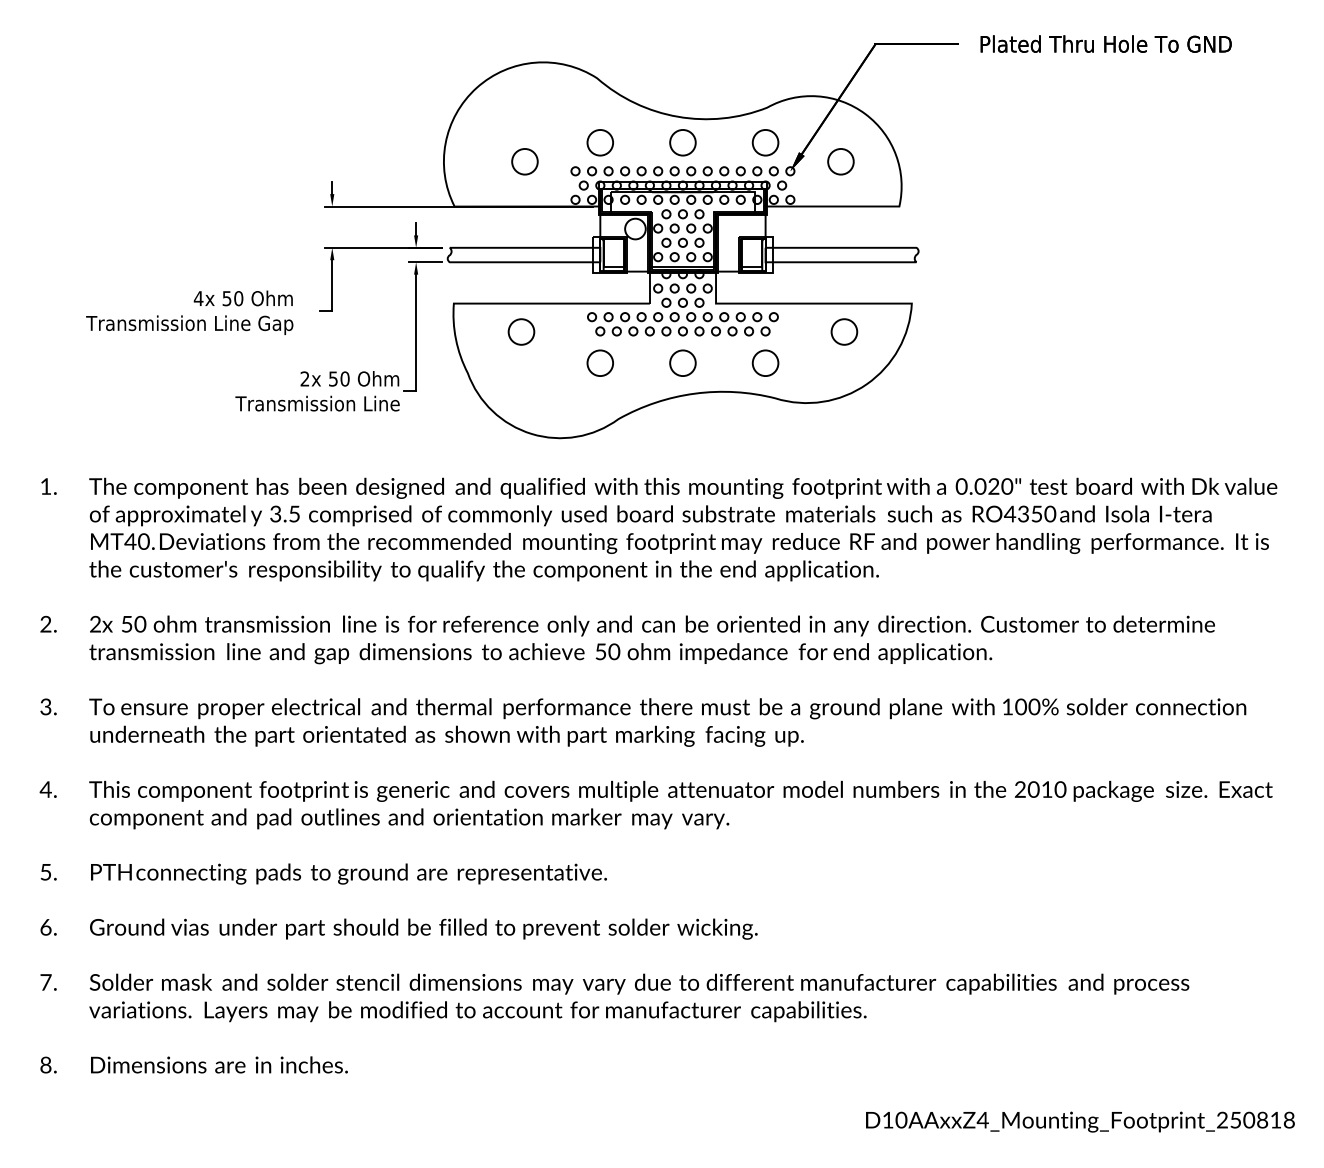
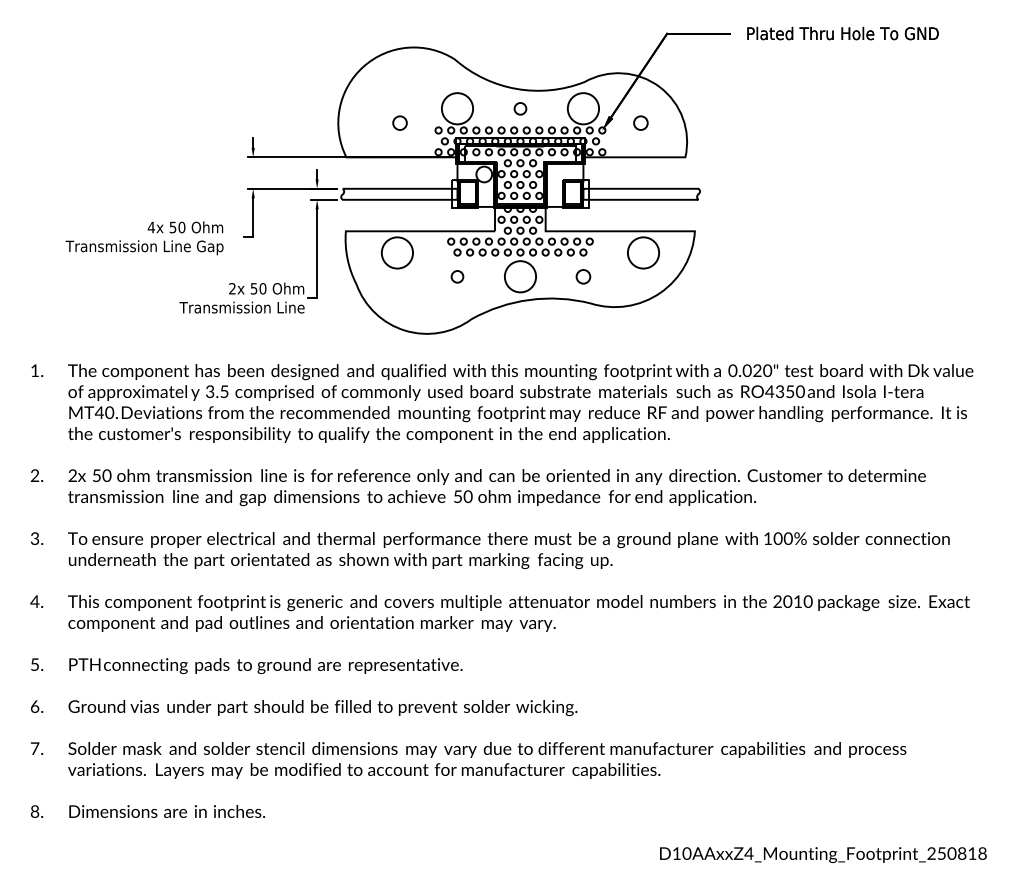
circle: (600, 142) -> (457, 108), size x1.6
circle: (682, 142) -> (520, 108), size x0.6
circle: (765, 142) -> (583, 108), size x1.6
circle: (524, 160) -> (399, 122), size x0.7
circle: (840, 160) -> (640, 122), size x0.7
circle: (521, 331) -> (397, 252), size x1.6
circle: (844, 331) -> (643, 252), size x1.6
circle: (600, 362) -> (457, 276), size x0.6
circle: (682, 362) -> (520, 276), size x1.6
circle: (765, 362) -> (583, 276), size x0.7

